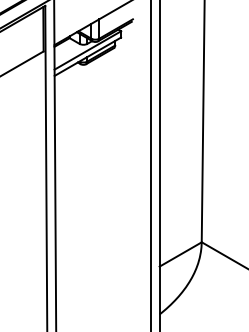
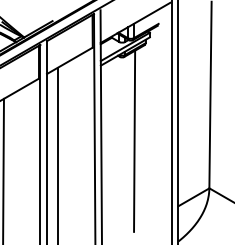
line: (100, 177) -> (134, 140), added

